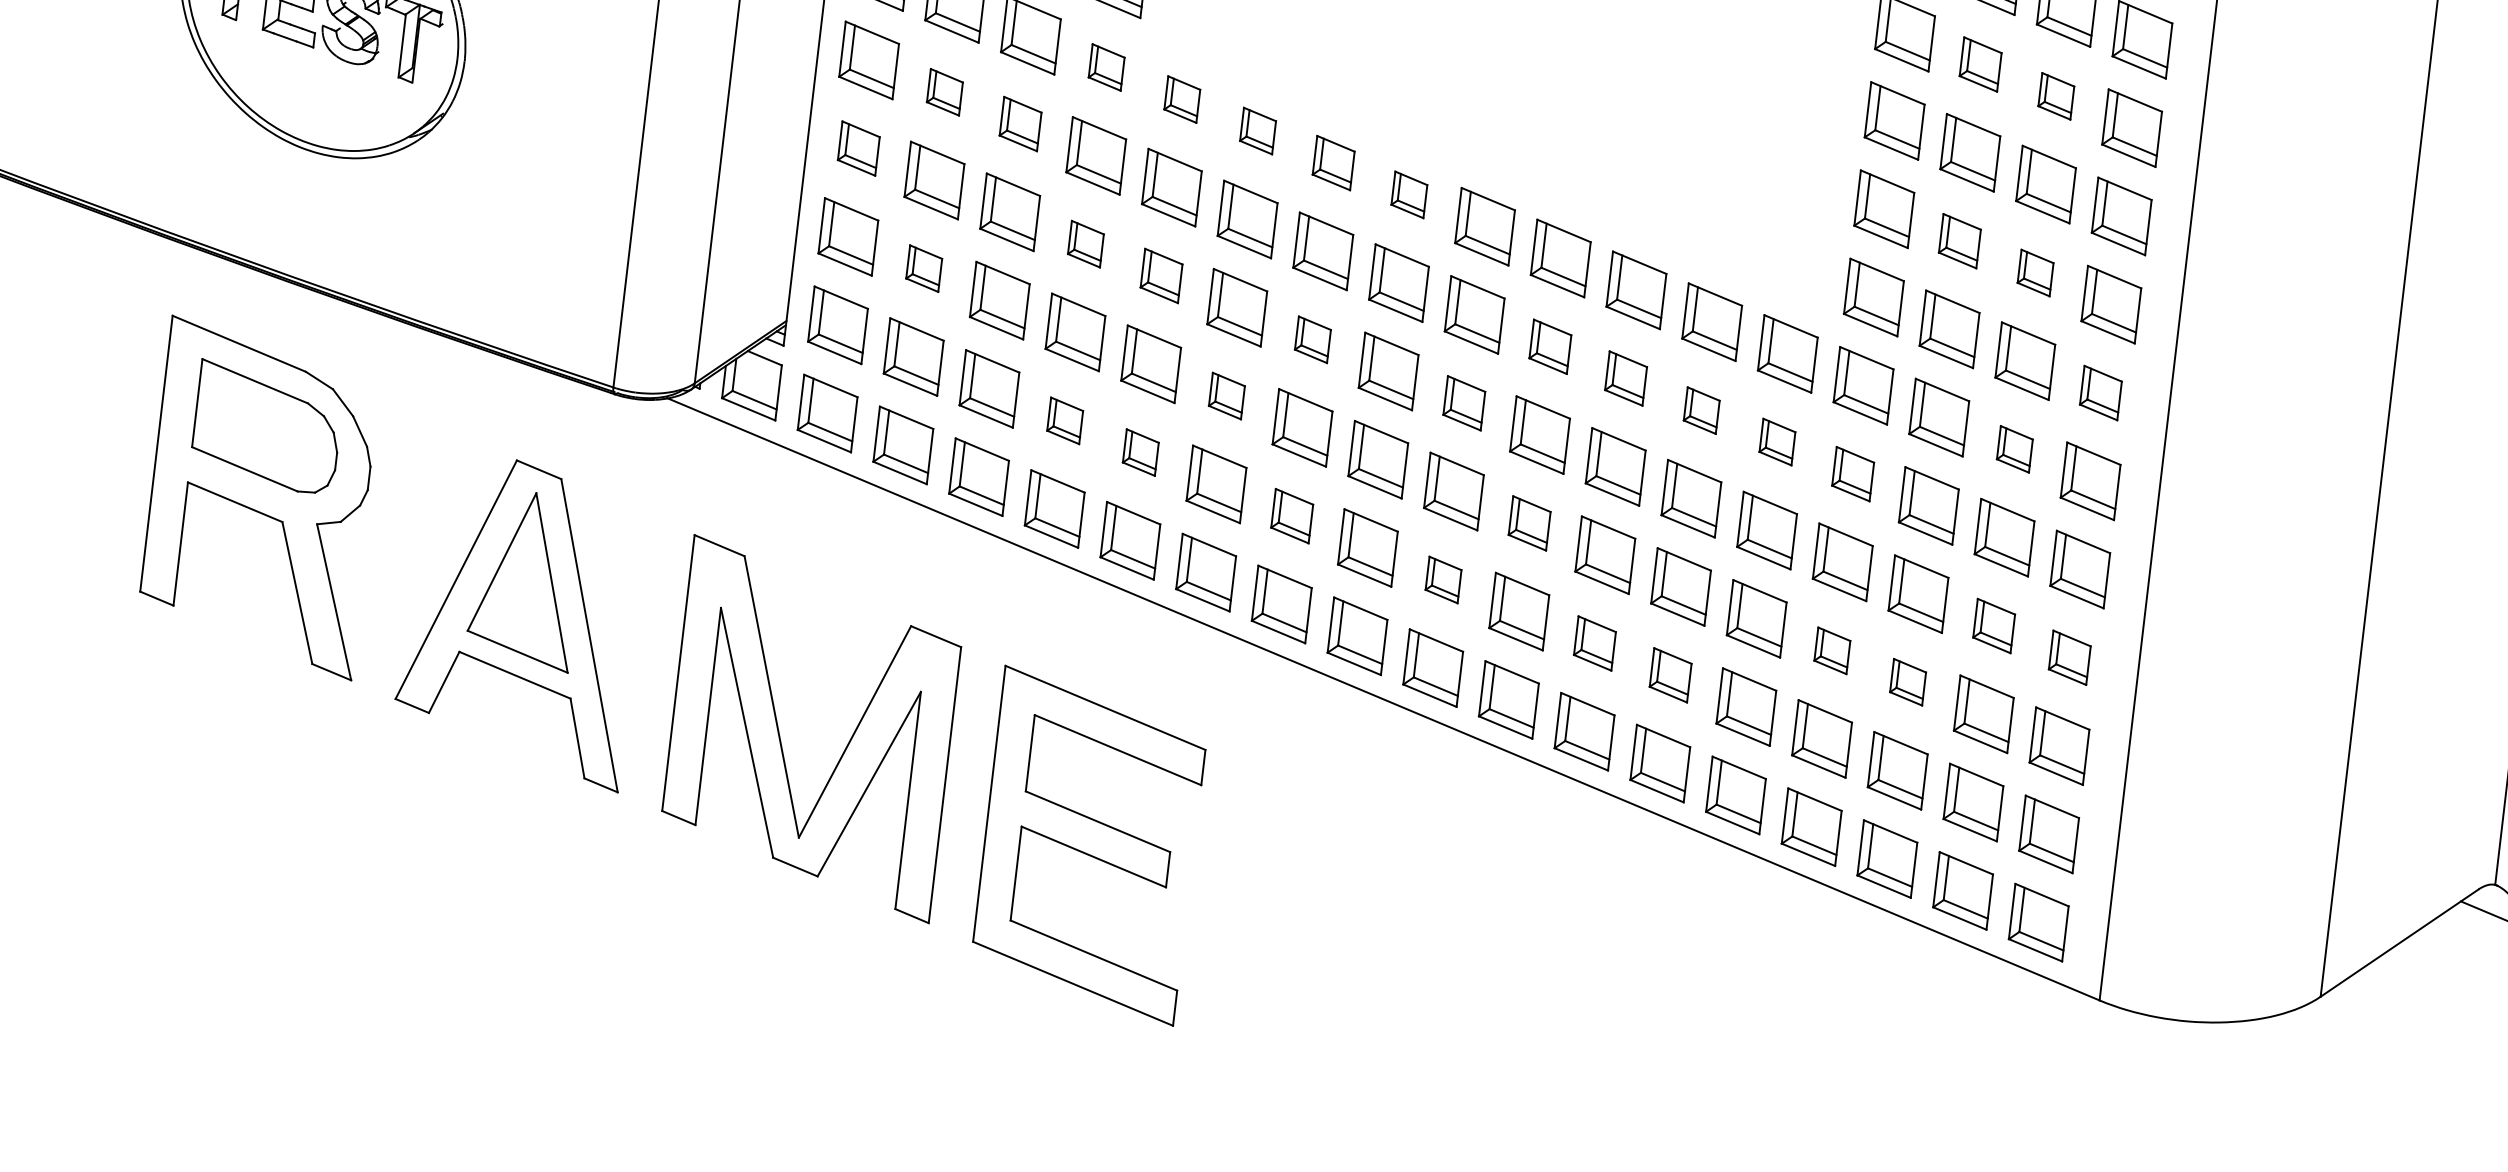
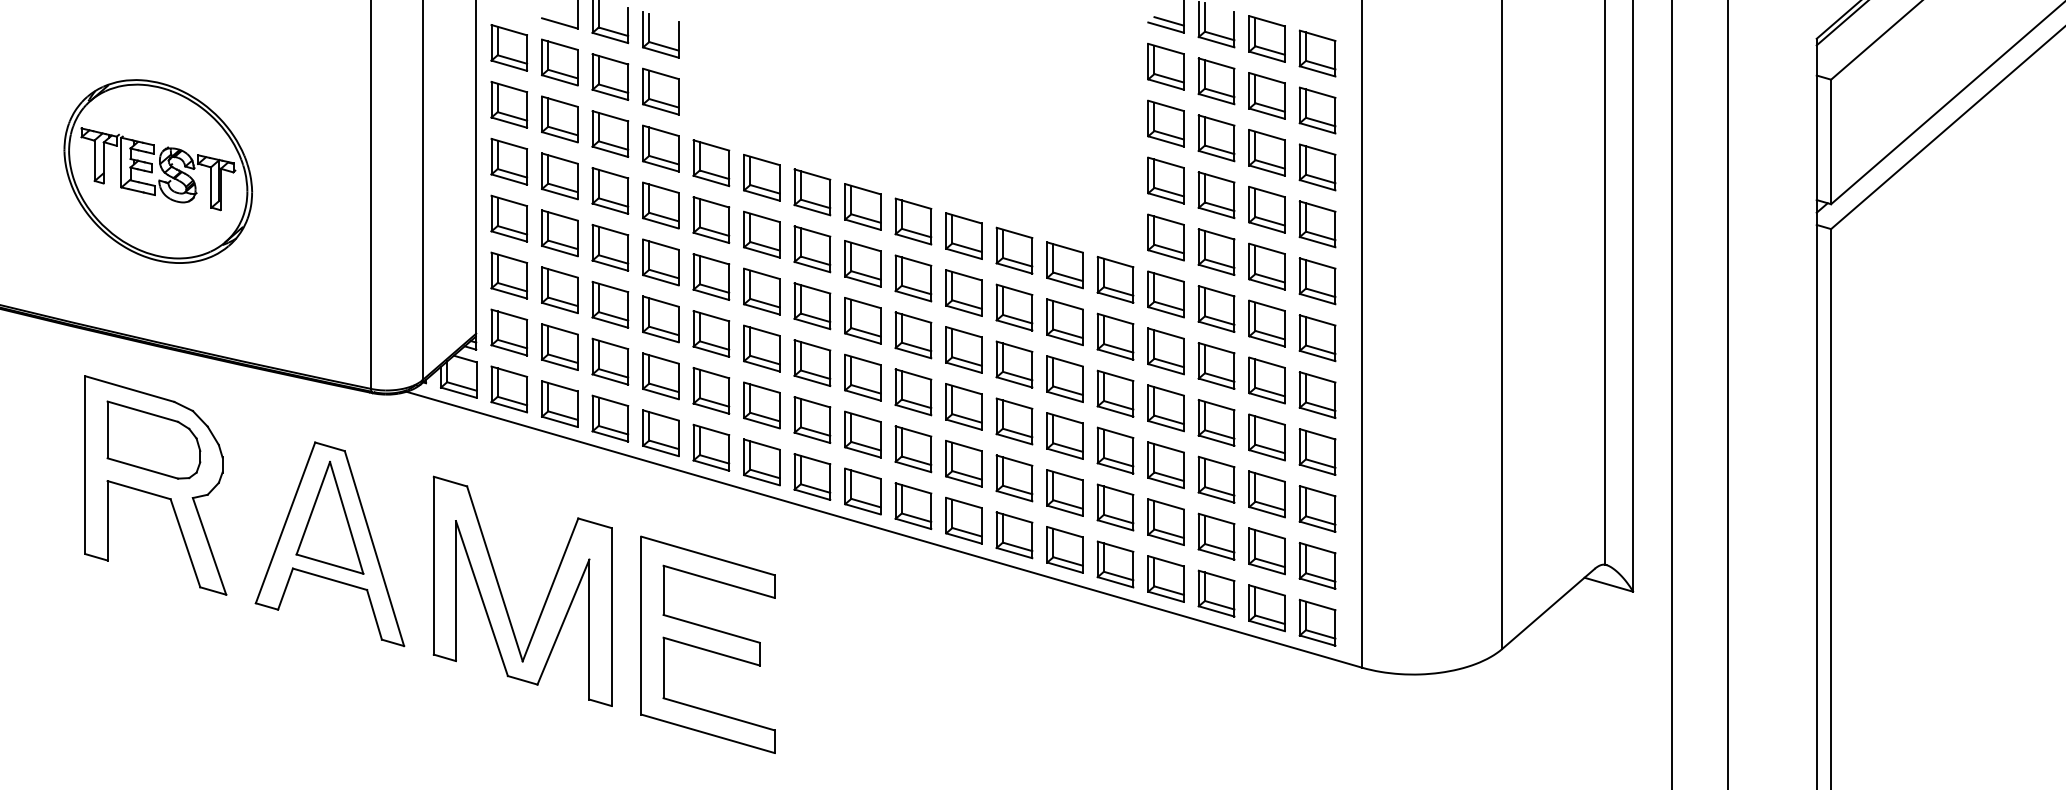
part: (1980, 64) -> (1216, 81), size x1.43
part: (1106, 67) -> (660, 148), size x1.67
part: (944, 92) -> (559, 176), size x1.67
part: (2055, 95) -> (1266, 95), size x1.67
part: (1182, 99) -> (711, 163), size x1.67
part: (1020, 123) -> (610, 190), size x1.43
part: (1257, 130) -> (761, 177), size x1.67
part: (859, 148) -> (509, 218), size x1.43
part: (1333, 163) -> (812, 192), size x1.43
part: (1408, 194) -> (862, 206), size x1.67
part: (1959, 241) -> (1216, 195), size x1.43
part: (1085, 244) -> (660, 262), size x1.67
part: (923, 267) -> (559, 289), size x1.67
part: (2034, 272) -> (1266, 209), size x1.67
part: (1161, 275) -> (711, 276), size x1.43
part: (1312, 340) -> (812, 306), size x1.67
part: (1549, 345) -> (963, 292), size x1.43
part: (1626, 378) -> (1014, 307), size x1.43
part: (2100, 393) -> (1317, 281), size x1.43
part: (1226, 395) -> (761, 348), size x1.67
part: (1464, 403) -> (913, 335), size x1.43
part: (1700, 410) -> (1064, 322), size x1.67
part: (1064, 420) -> (660, 376), size x1.67
part: (1777, 441) -> (1115, 336), size x1.67
part: (2014, 449) -> (1266, 323), size x1.67
part: (1141, 451) -> (711, 390), size x1.67
part: (1852, 474) -> (1165, 351), size x1.43
part: (1292, 515) -> (812, 419), size x1.43
part: (1528, 522) -> (963, 406), size x1.43
part: (1443, 580) -> (913, 449), size x1.67
part: (1993, 625) -> (1266, 437), size x1.43
part: (1594, 643) -> (1014, 478), size x1.43
part: (1831, 650) -> (1165, 465), size x1.67
part: (2069, 656) -> (1317, 451), size x1.43
part: (1669, 674) -> (1064, 492), size x1.43
part: (1908, 681) -> (1216, 479), size x1.67

